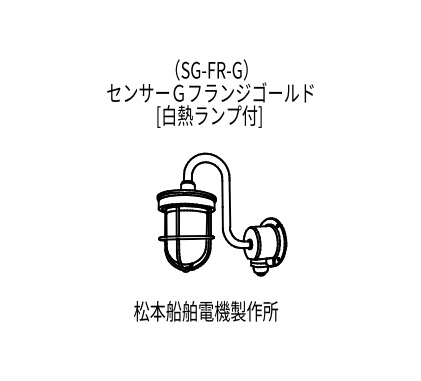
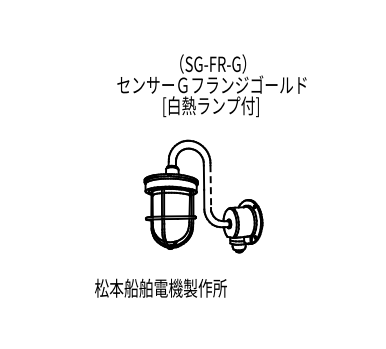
text: (209, 93) -> (211, 85), moved
line: (229, 203) -> (210, 186), solid -> dashed
text: (205, 310) -> (160, 287), moved

